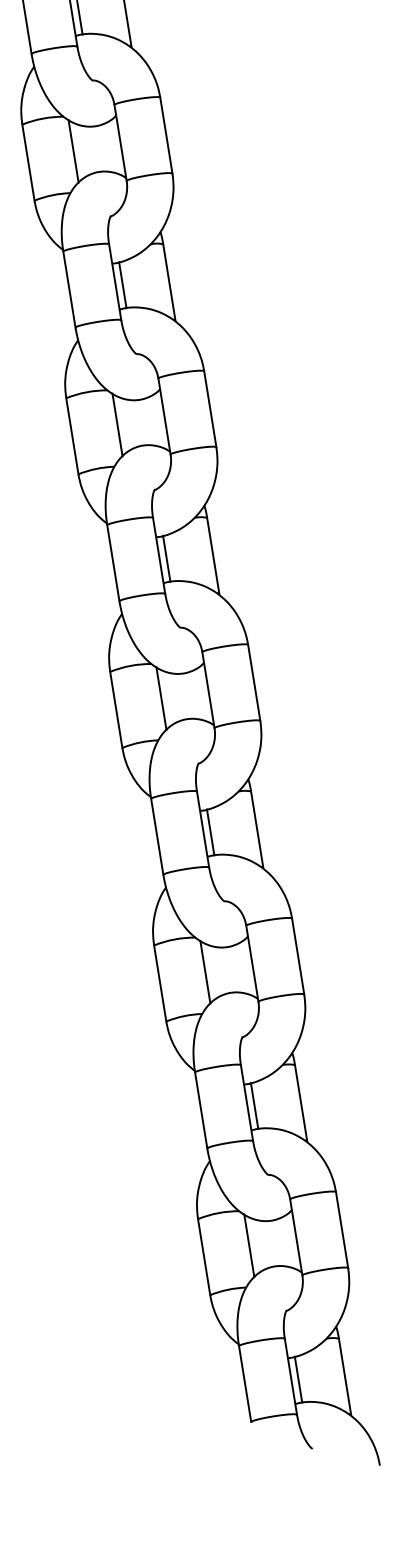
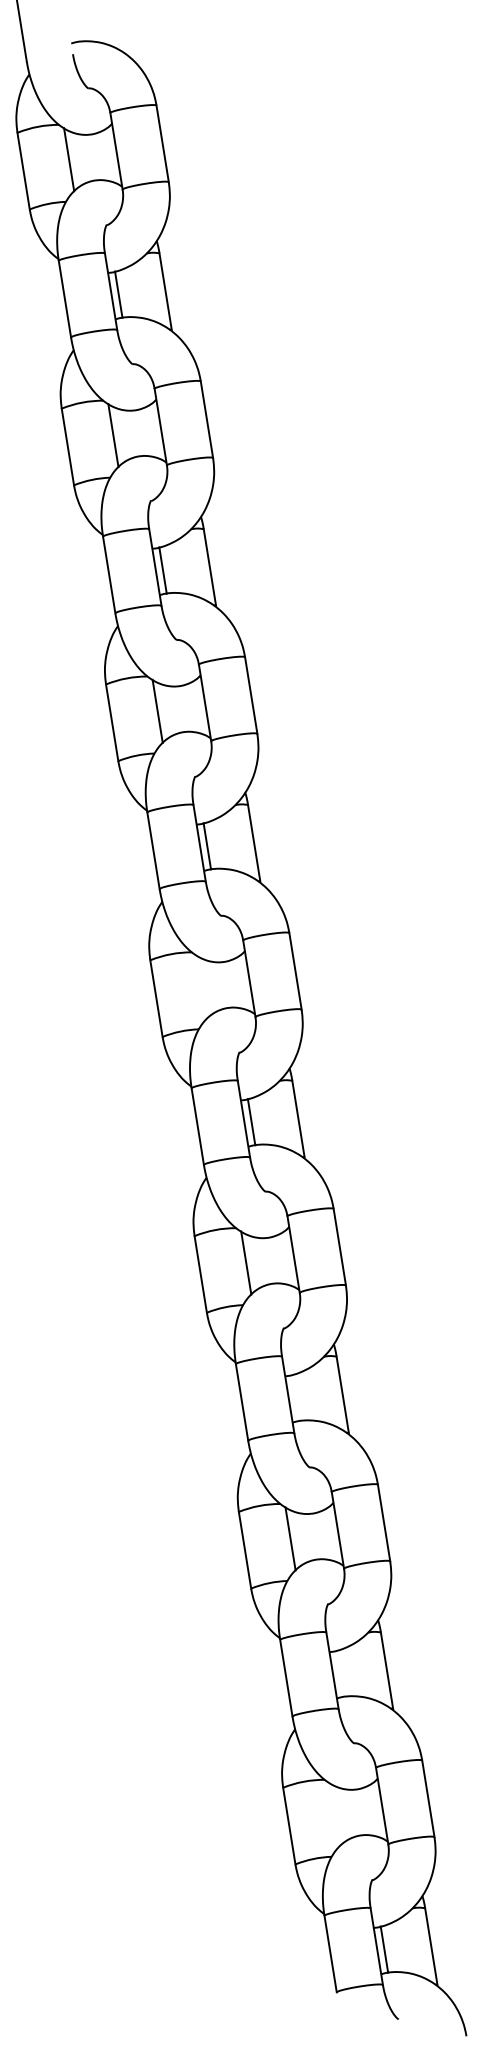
line: (117, 424) -> (201, 986), removed
line: (210, 831) -> (295, 1397), removed
line: (253, 1105) -> (339, 1673), removed
line: (248, 1245) -> (334, 1814), removed

